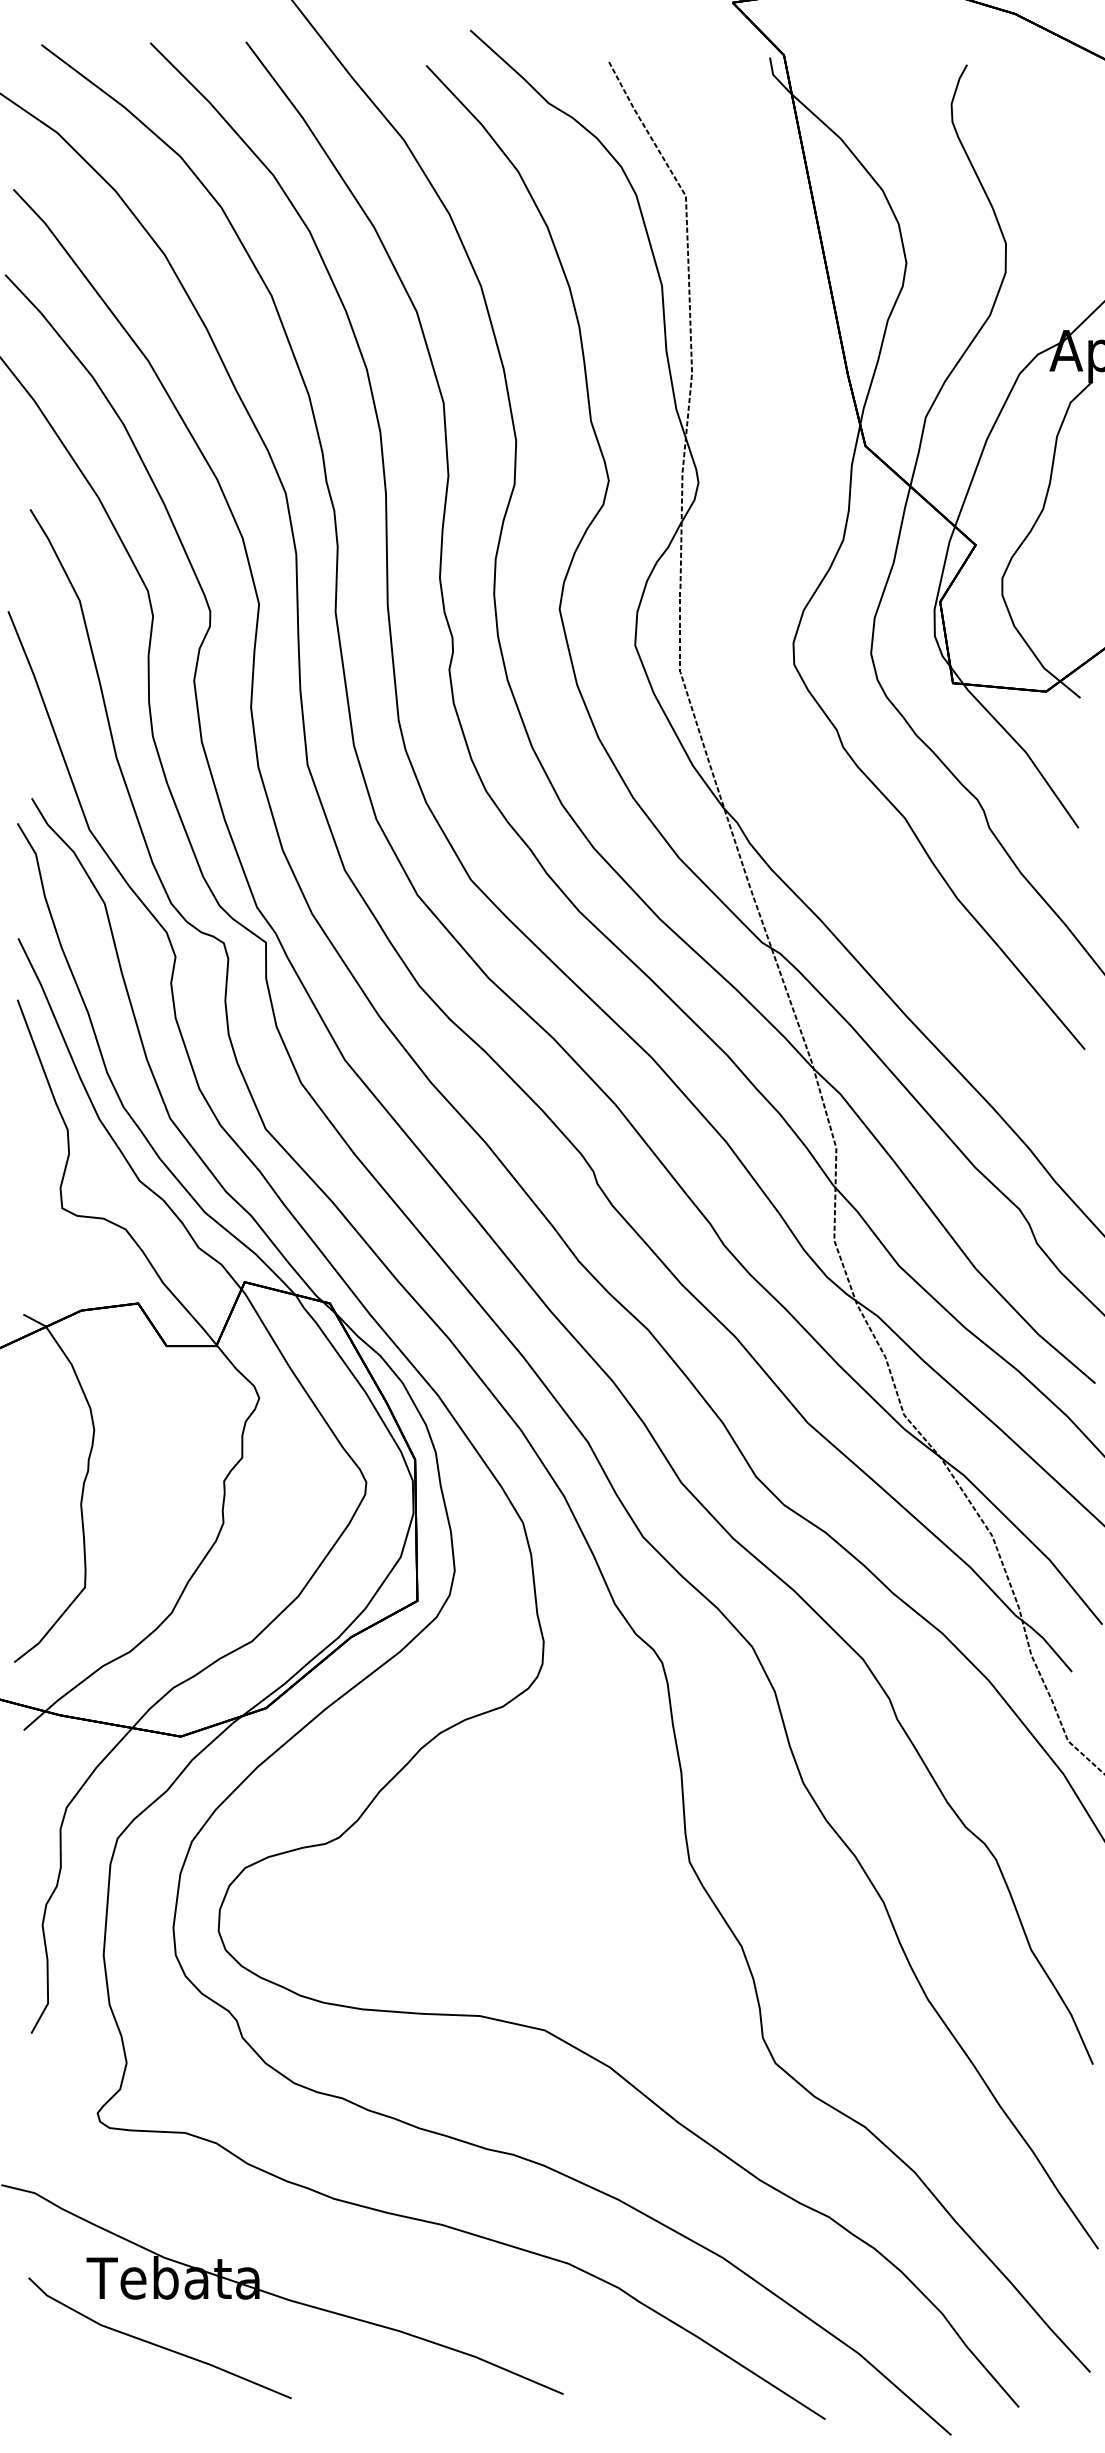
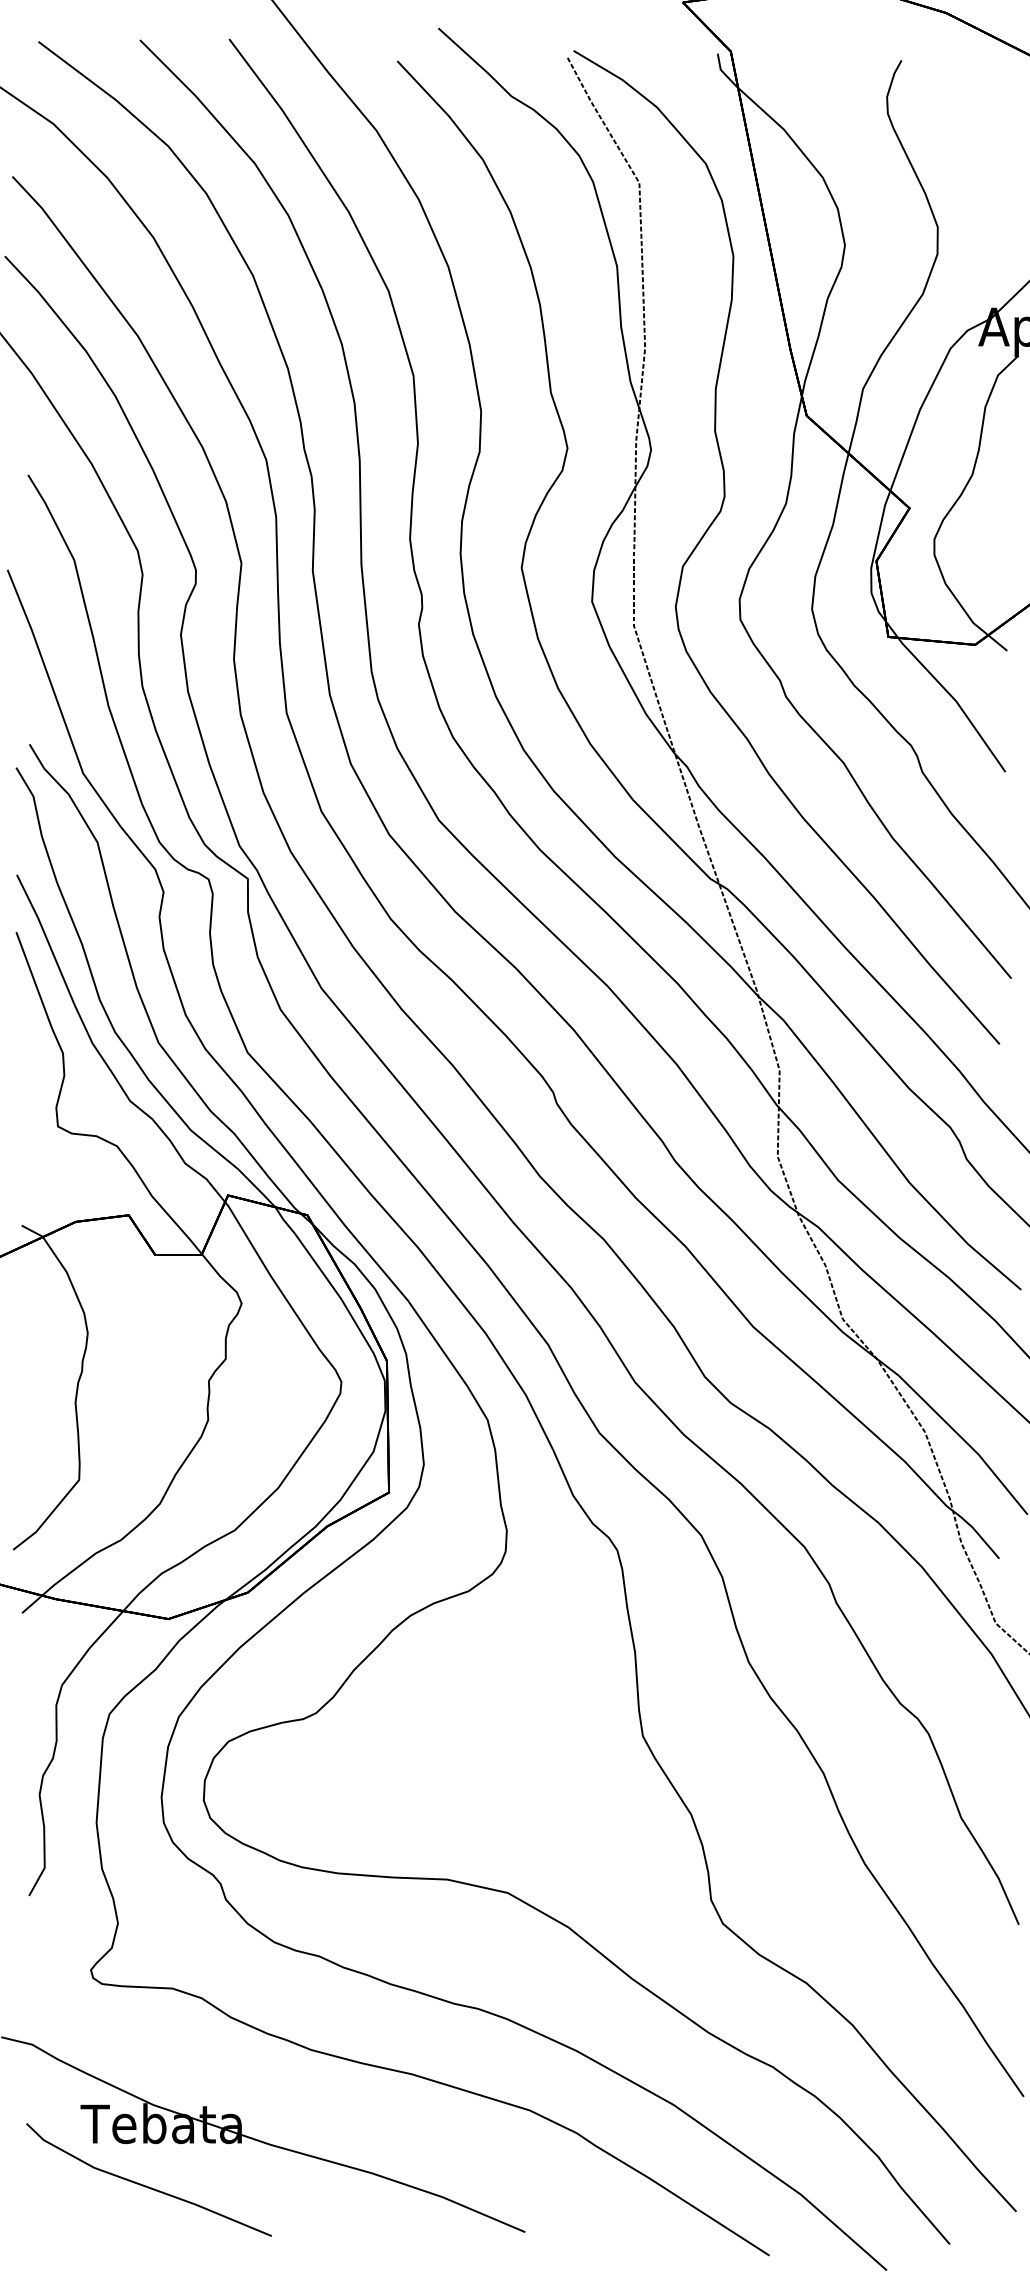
curve: (773, 549) -> (721, 512), added

